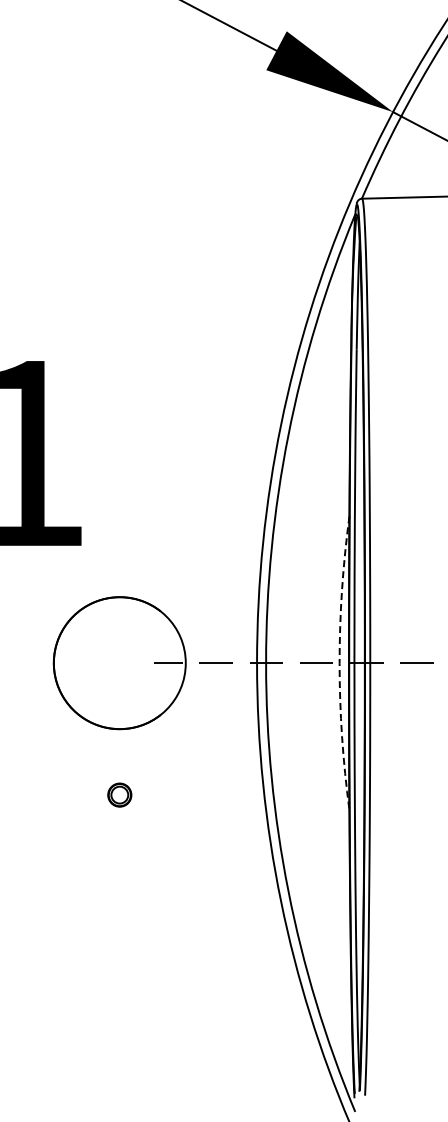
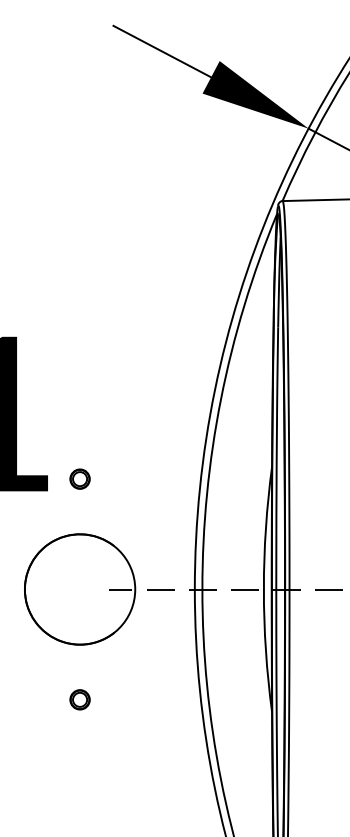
part: (119, 530) -> (79, 478), added
arc: (339, 663) -> (263, 589), dashed -> solid

